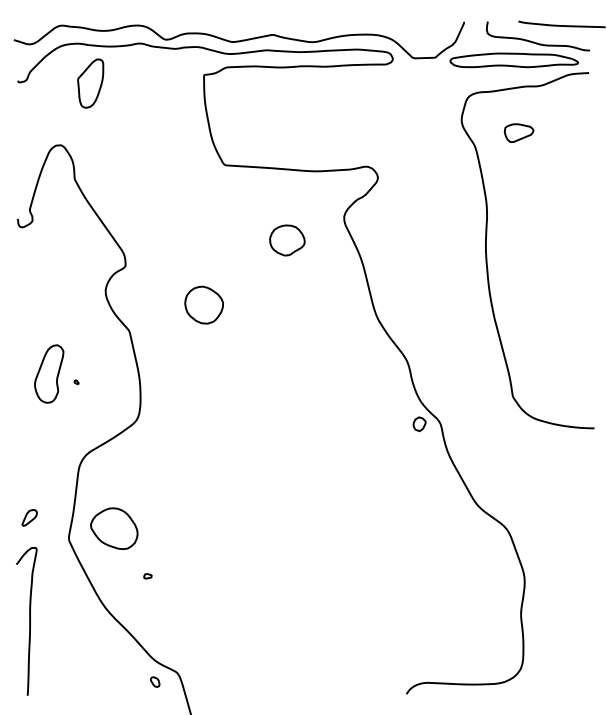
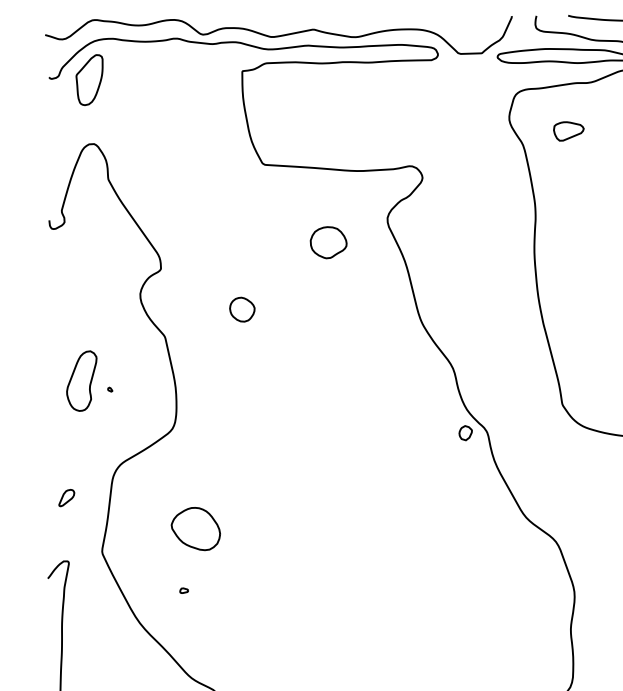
part: (90, 83) -> (89, 80), moved
part: (203, 304) -> (241, 309), size x0.62
part: (29, 517) -> (66, 497), moved
part: (114, 528) -> (196, 528), moved

